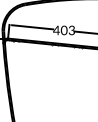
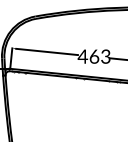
text: (63, 29) -> (93, 55), 403 -> 463

